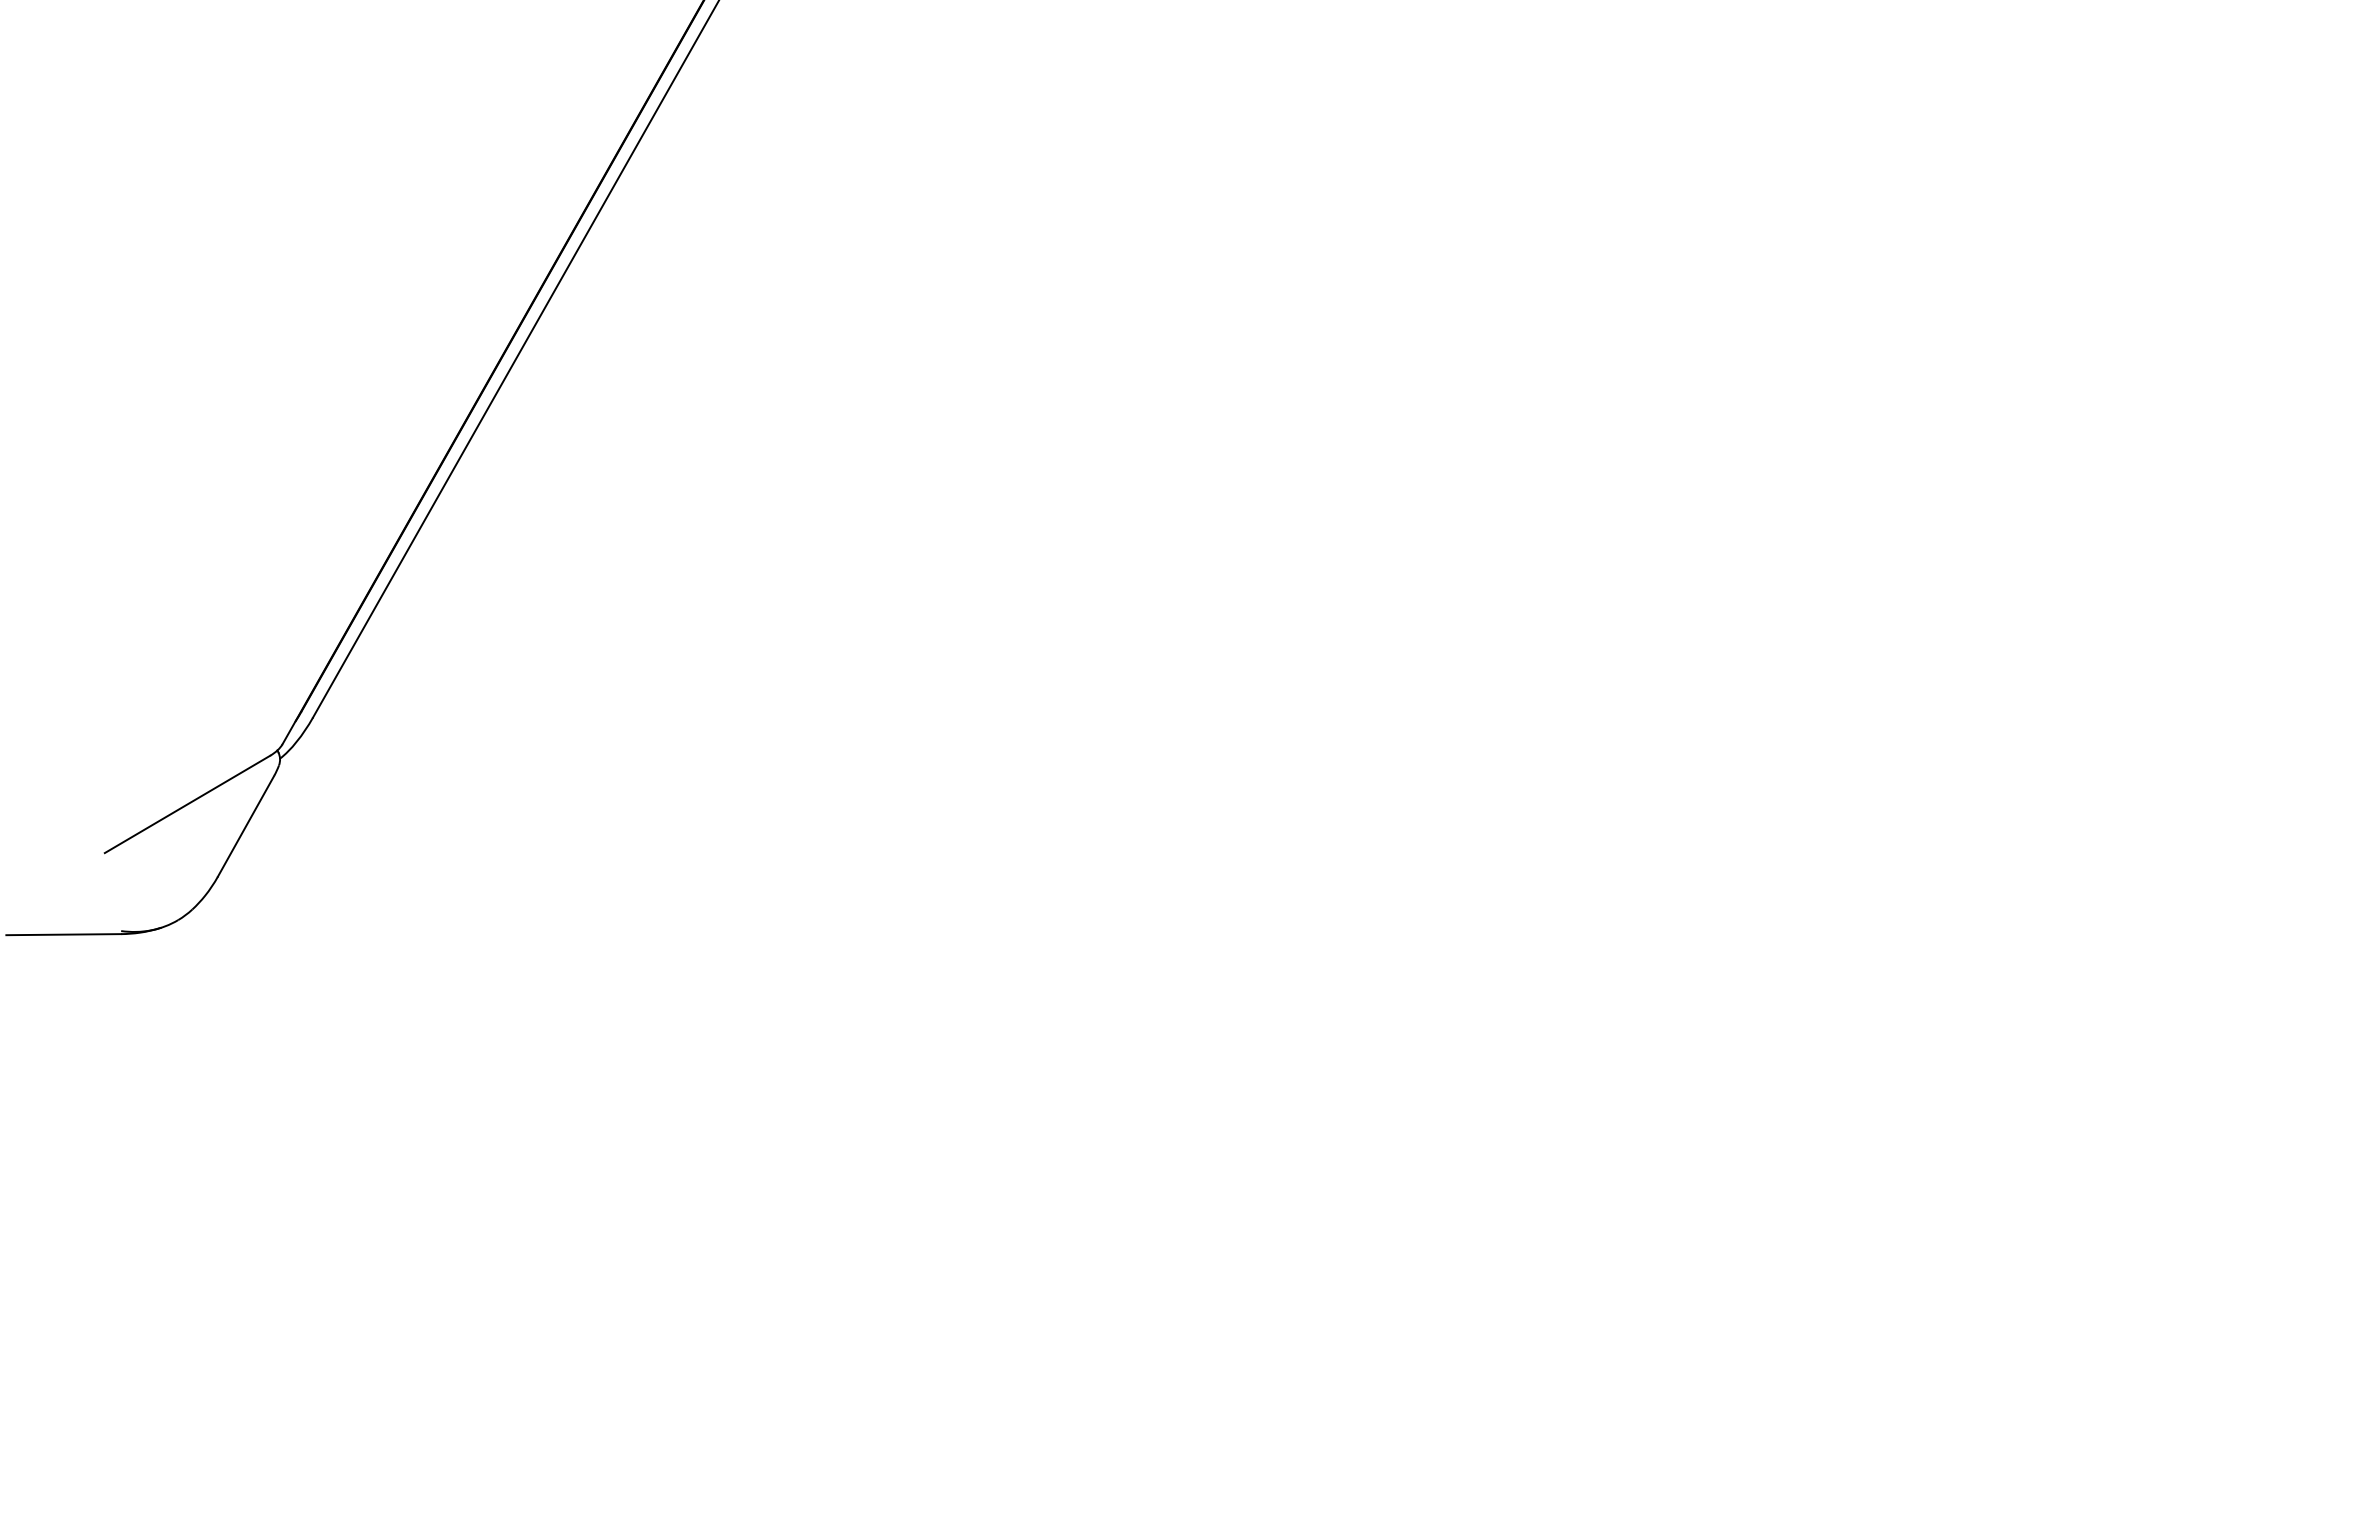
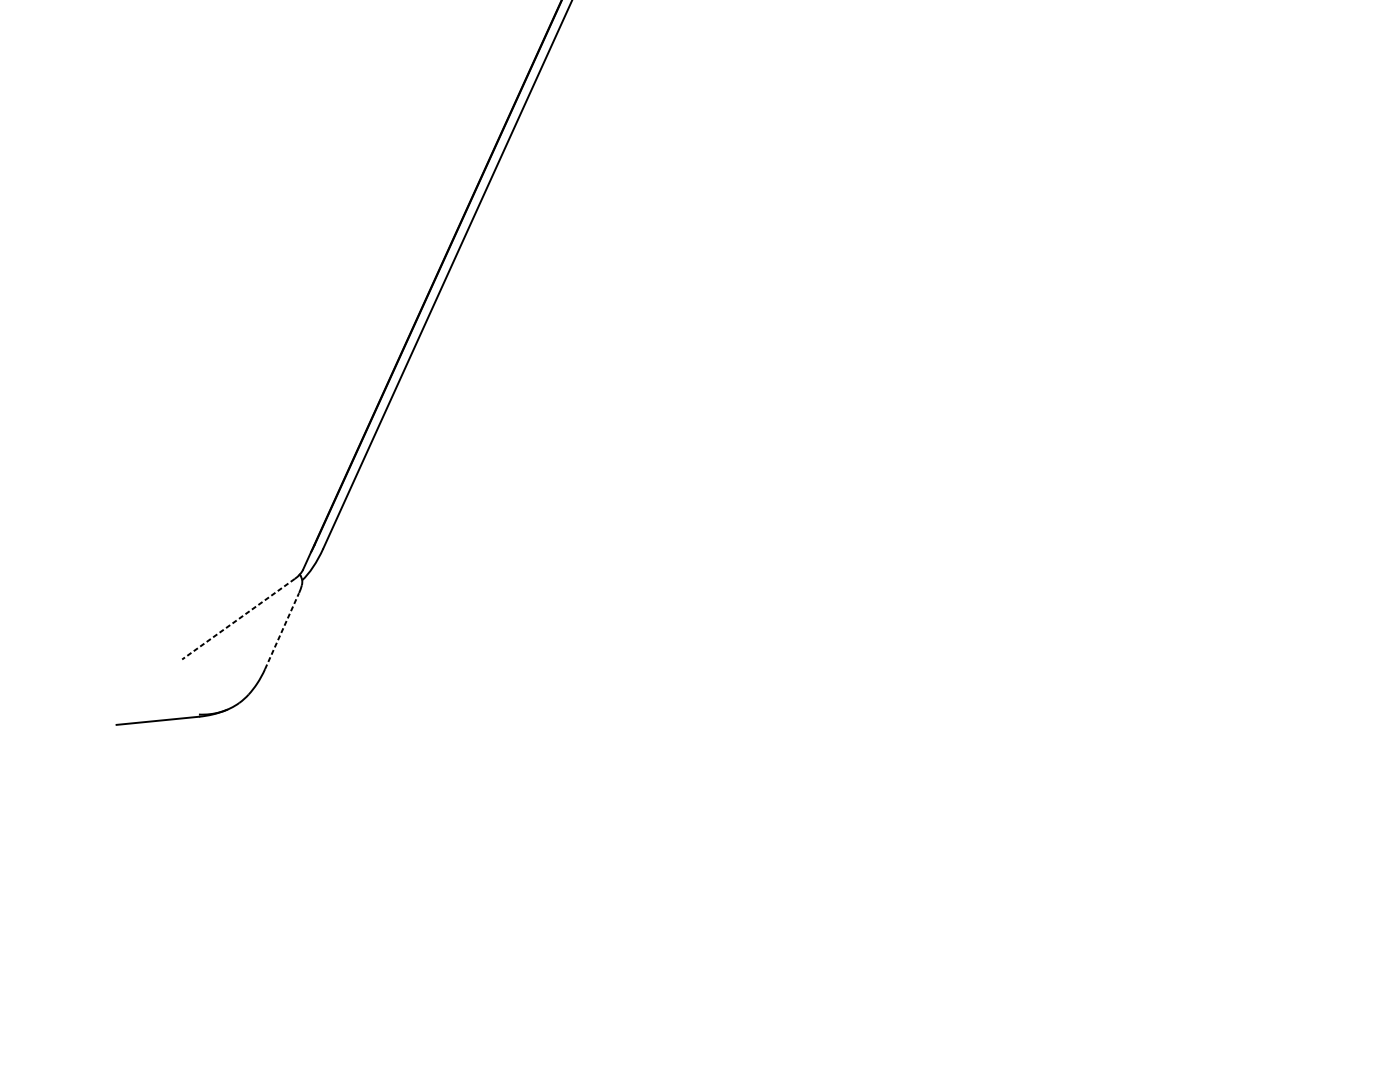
line: (187, 804) -> (238, 619), solid -> dashed
line: (246, 826) -> (282, 631), solid -> dashed

